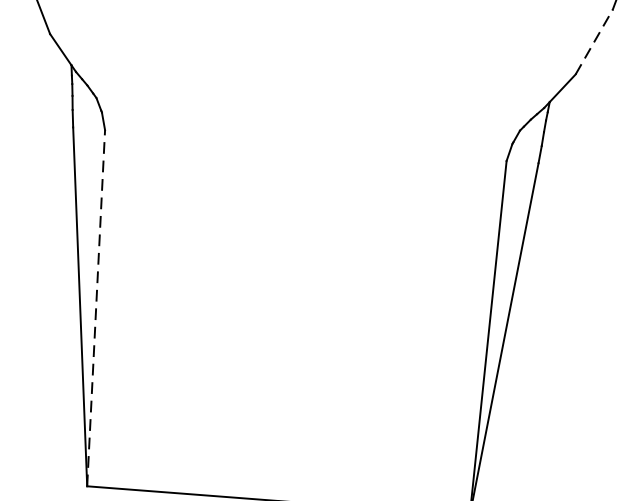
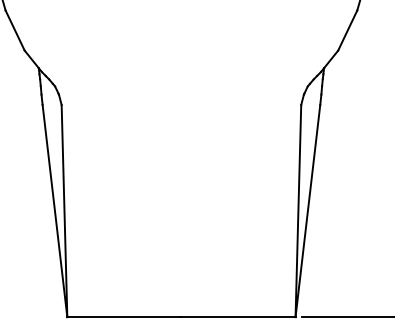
line: (593, 41) -> (347, 30), dashed -> solid
line: (96, 307) -> (64, 210), dashed -> solid

